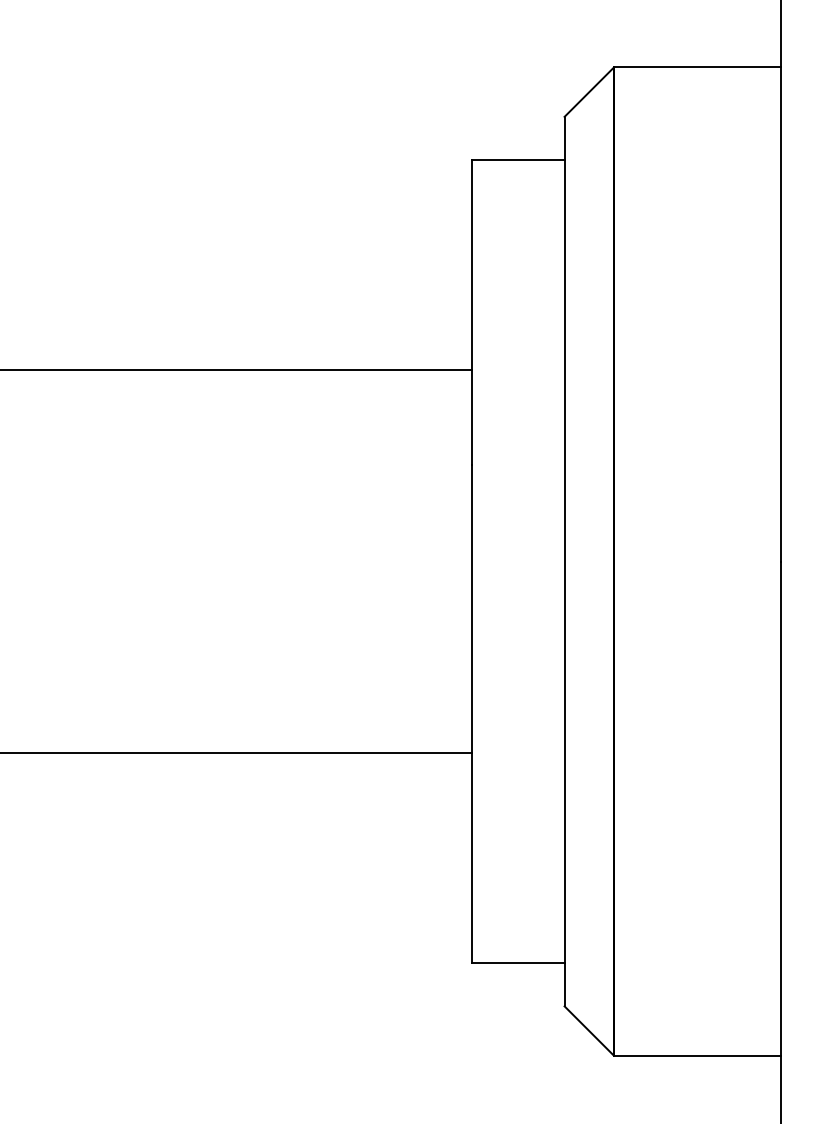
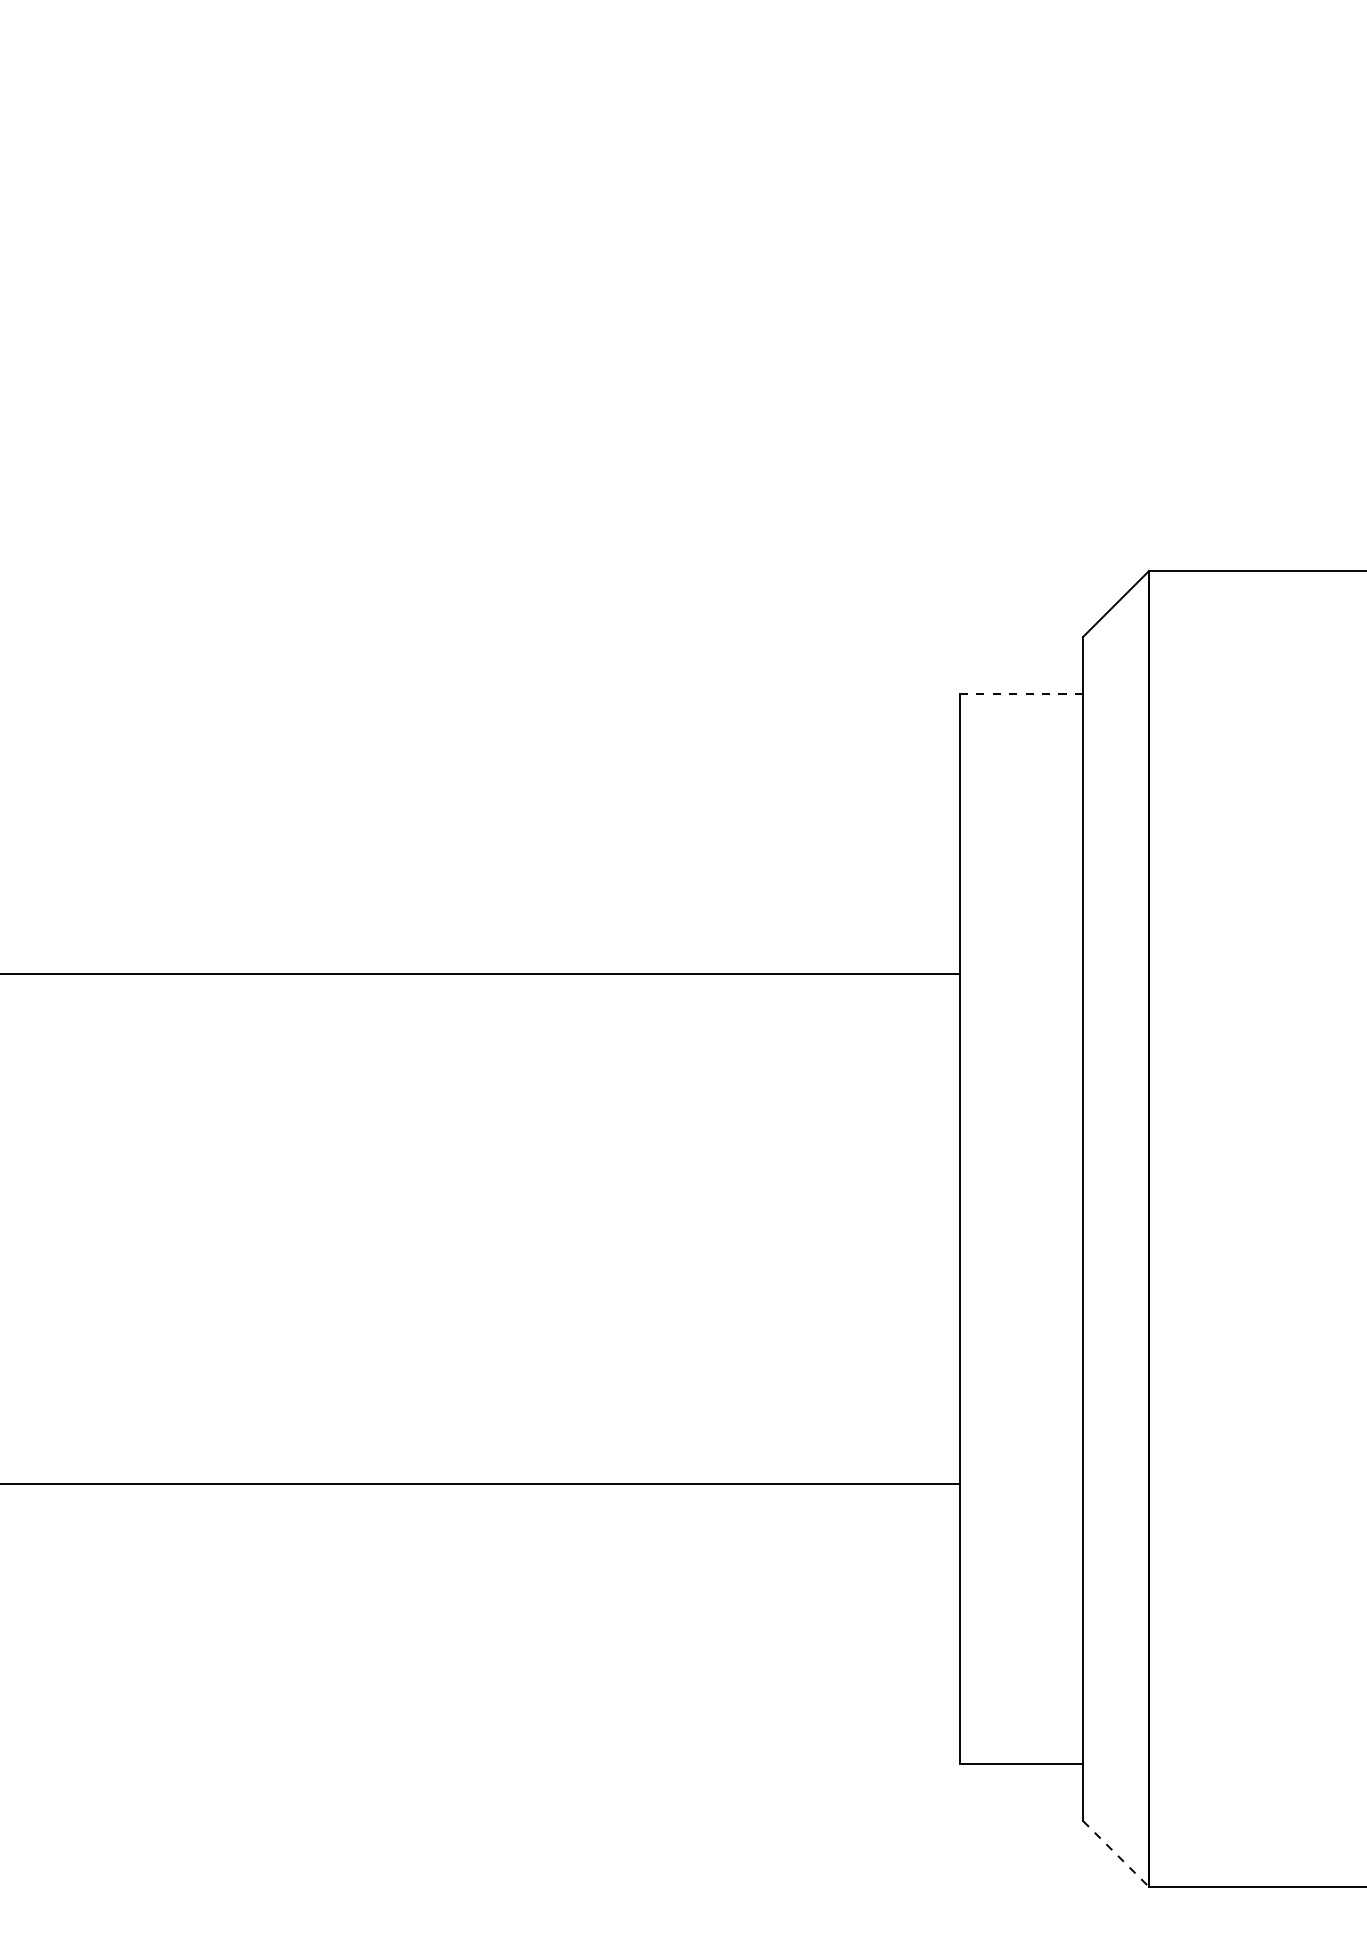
line: (518, 160) -> (1021, 694), solid -> dashed
line: (589, 1030) -> (1116, 1853), solid -> dashed

